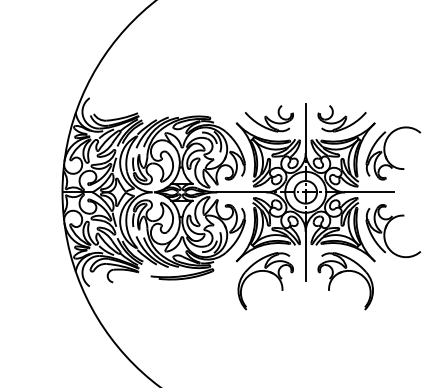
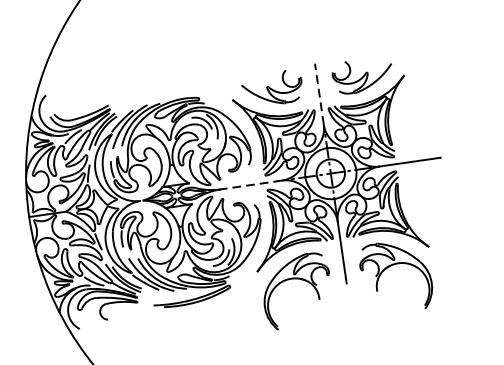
line: (305, 128) -> (319, 94), solid -> dashed
part: (386, 155) -> (424, 113), removed
line: (241, 192) -> (251, 185), solid -> dashed
part: (386, 229) -> (437, 205), removed

